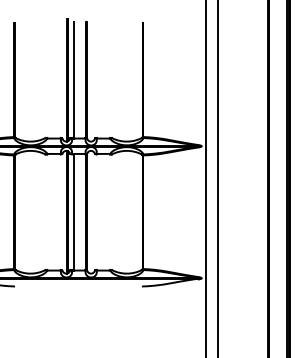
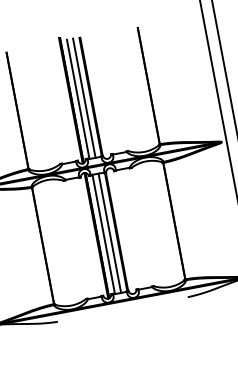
line: (79, 79) -> (83, 97), added
line: (79, 211) -> (109, 232), added

